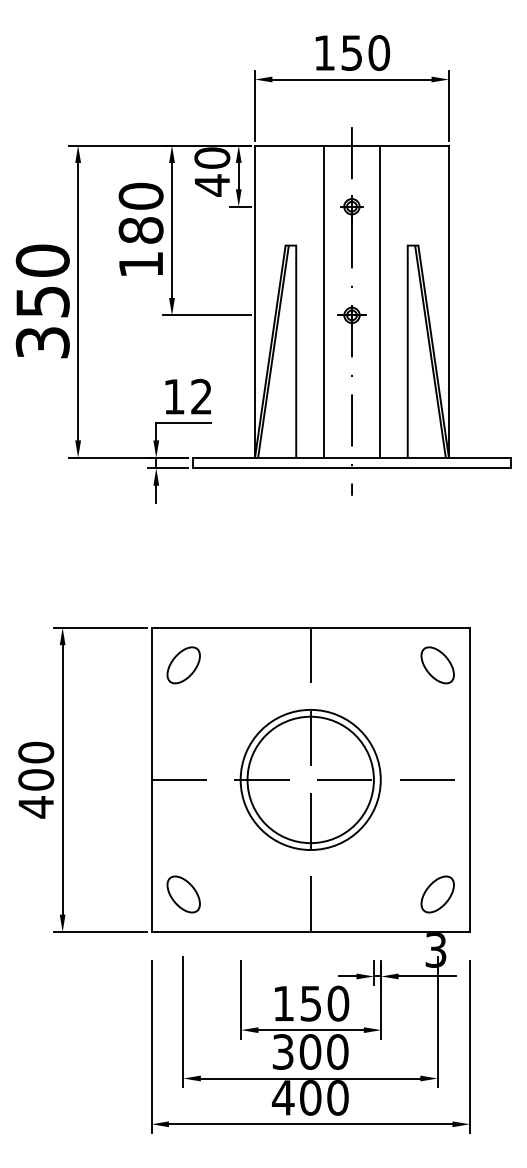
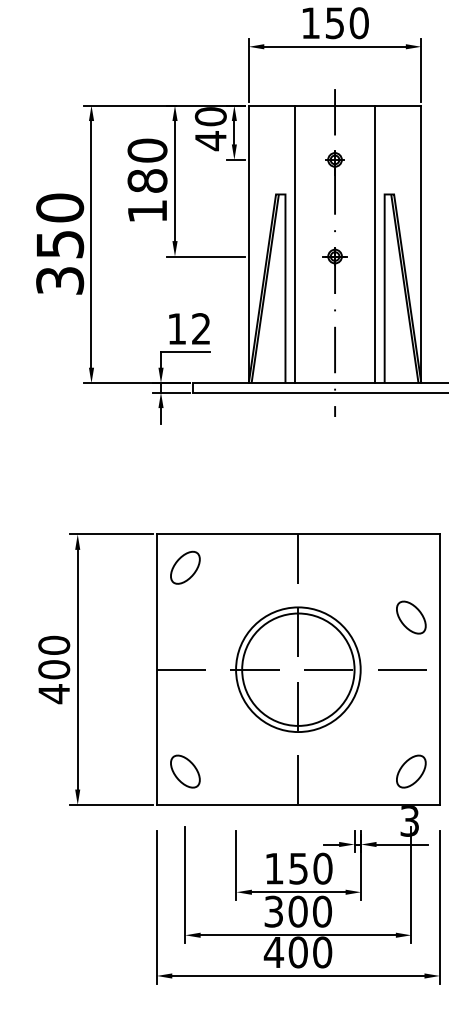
line: (324, 301) -> (295, 244), moved
line: (379, 301) -> (374, 244), moved
part: (437, 665) -> (411, 617), moved

